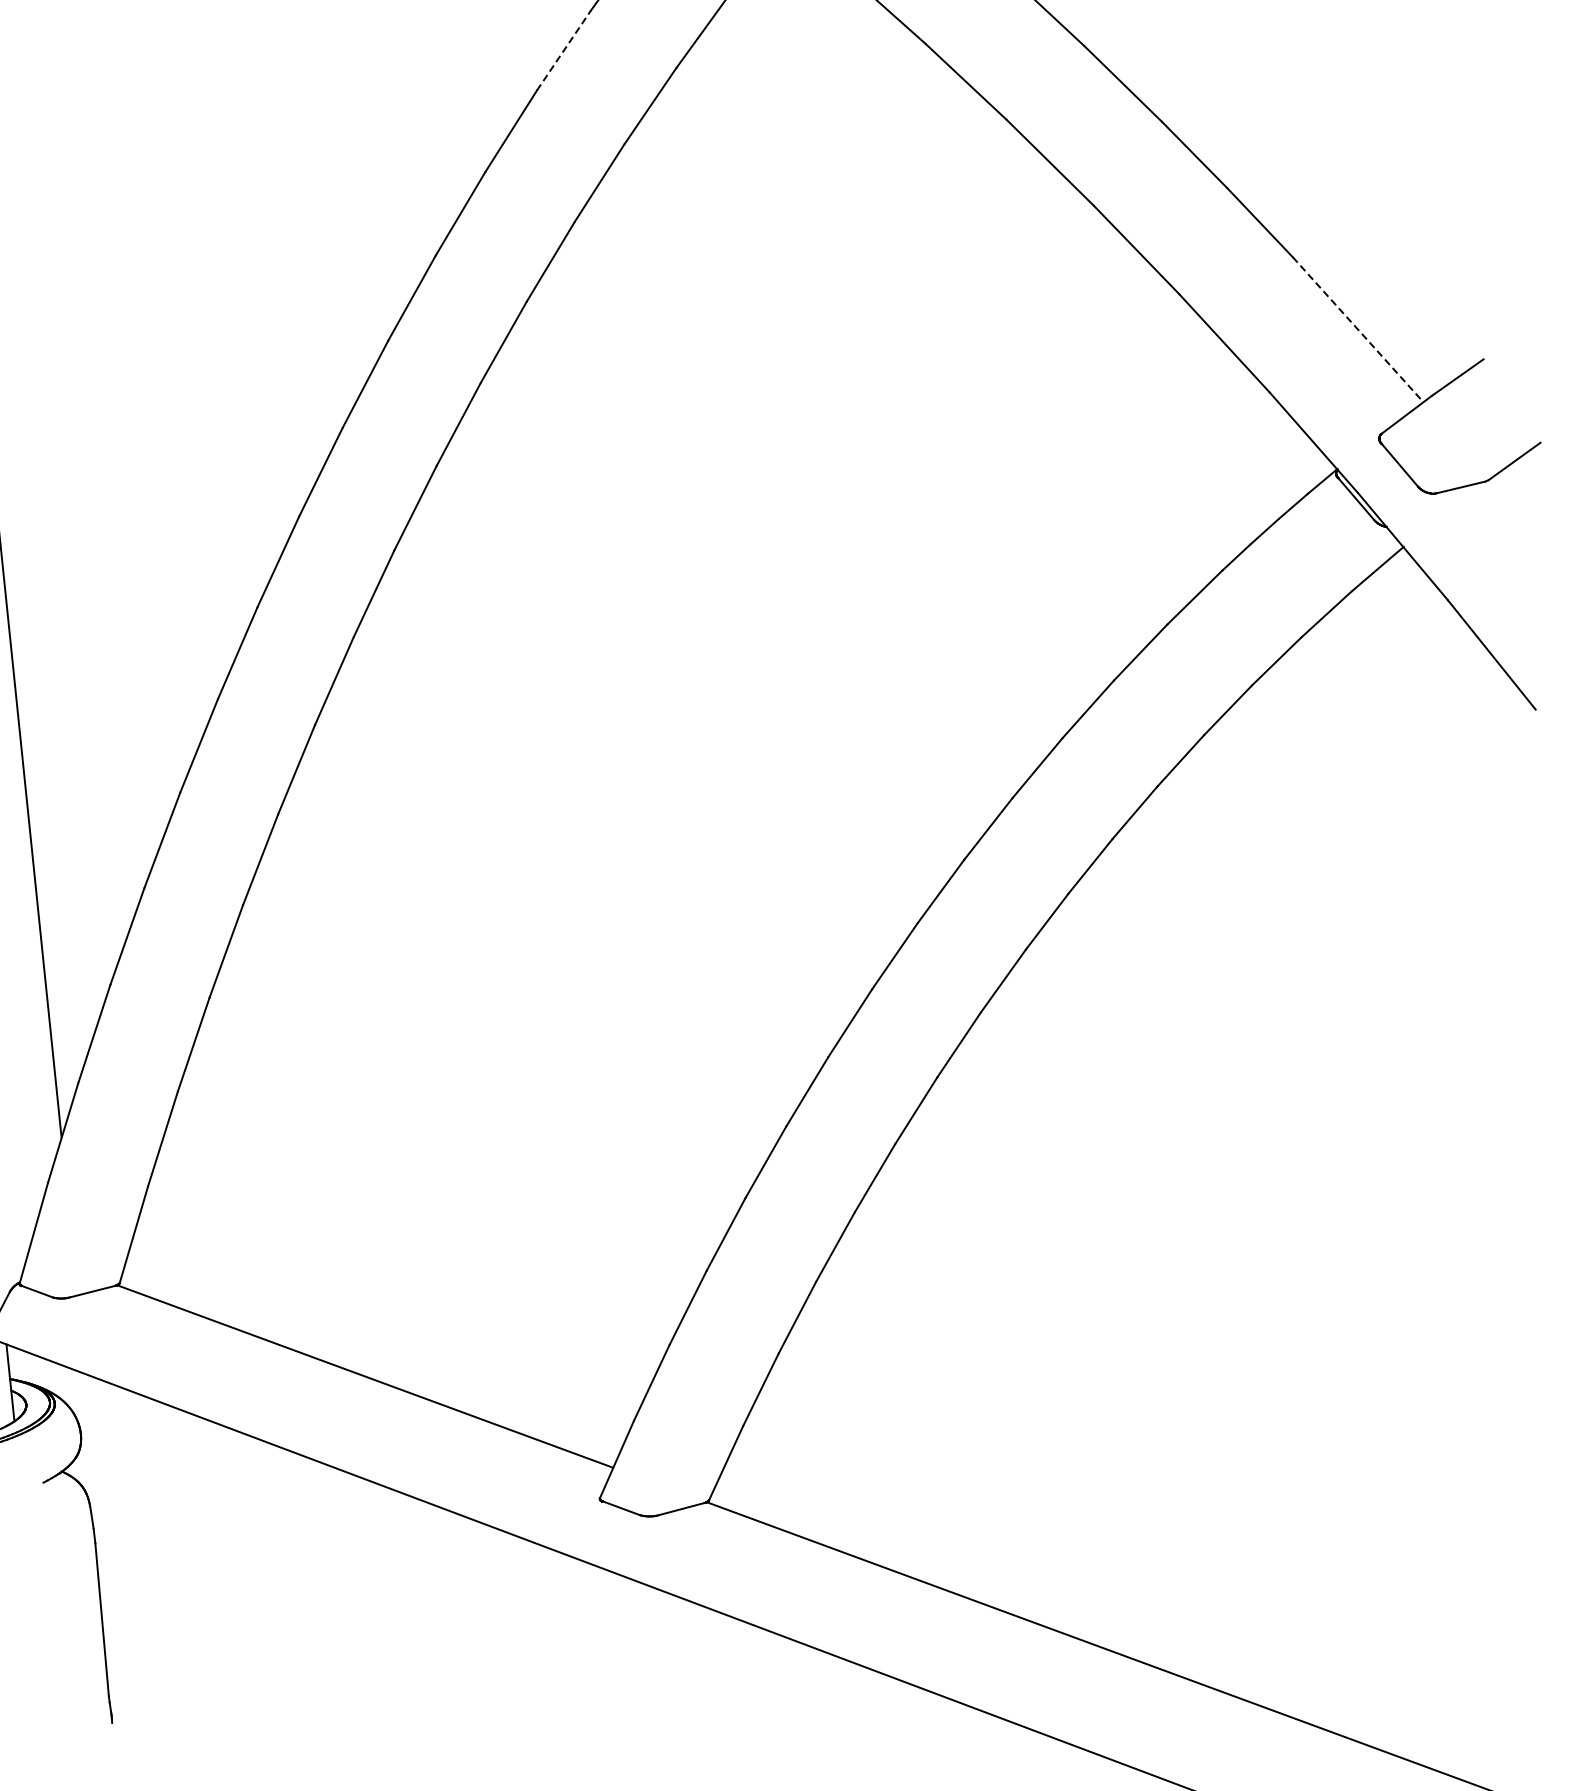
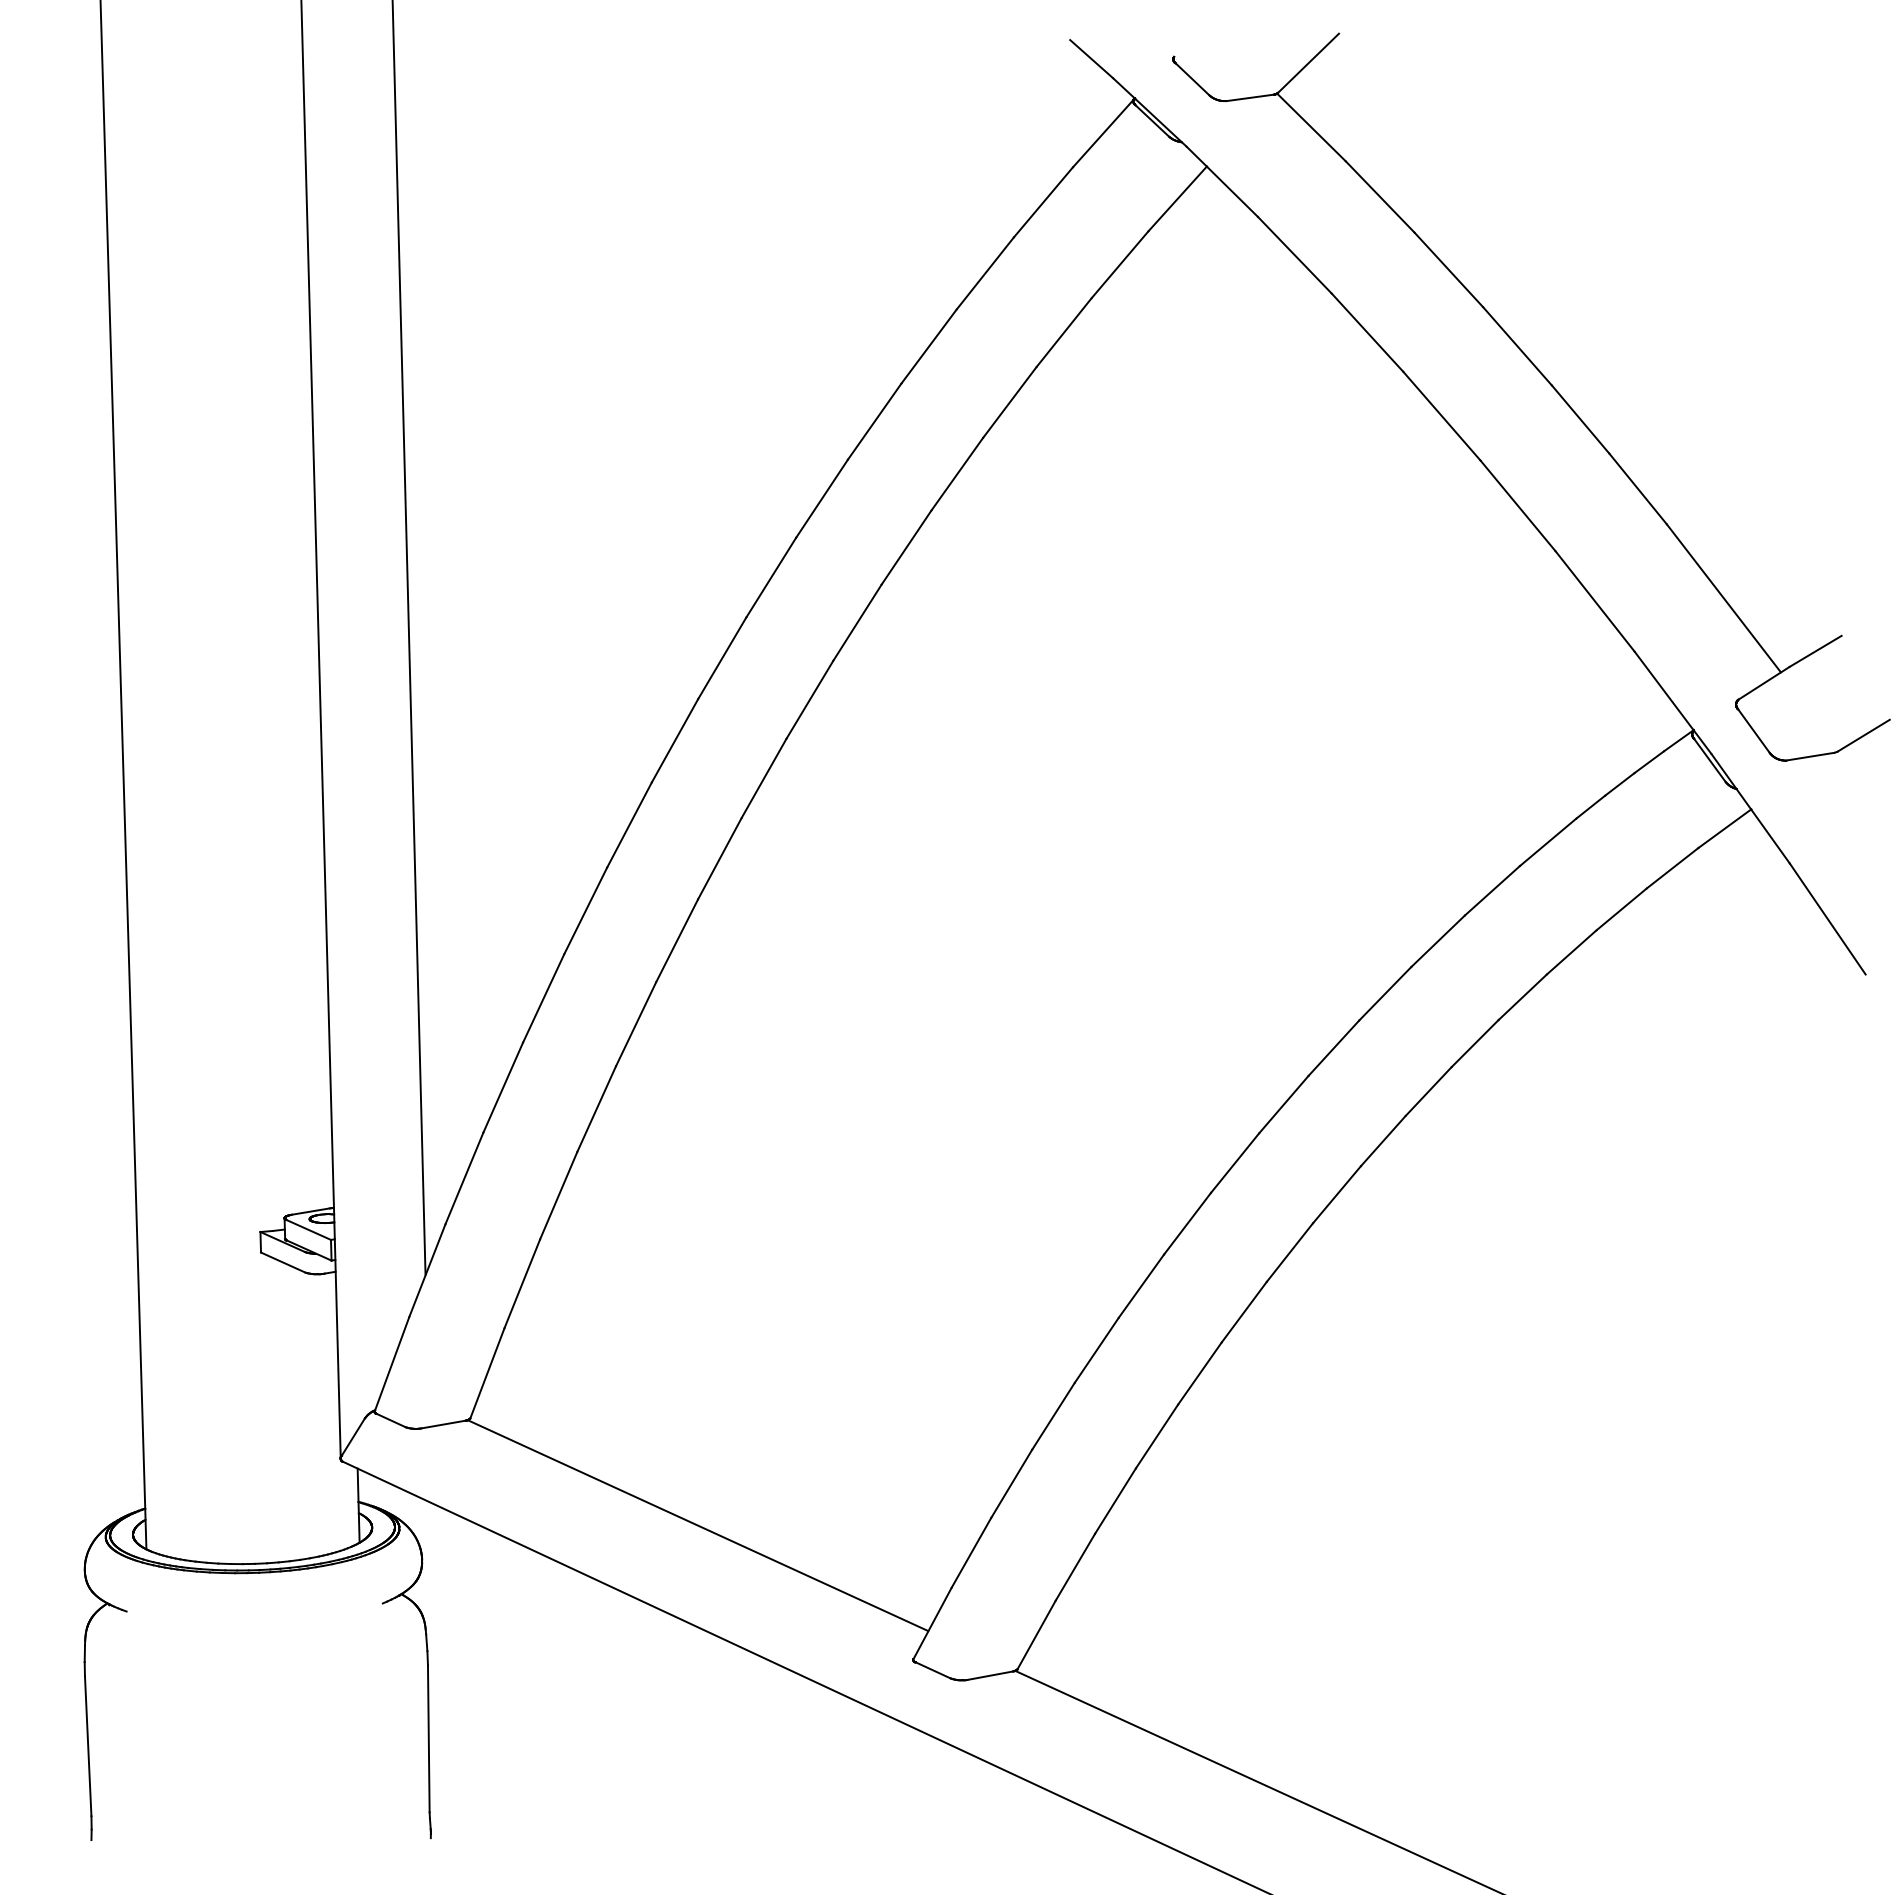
line: (563, 50) -> (985, 273), dashed -> solid
line: (1357, 329) -> (1723, 598), dashed -> solid

